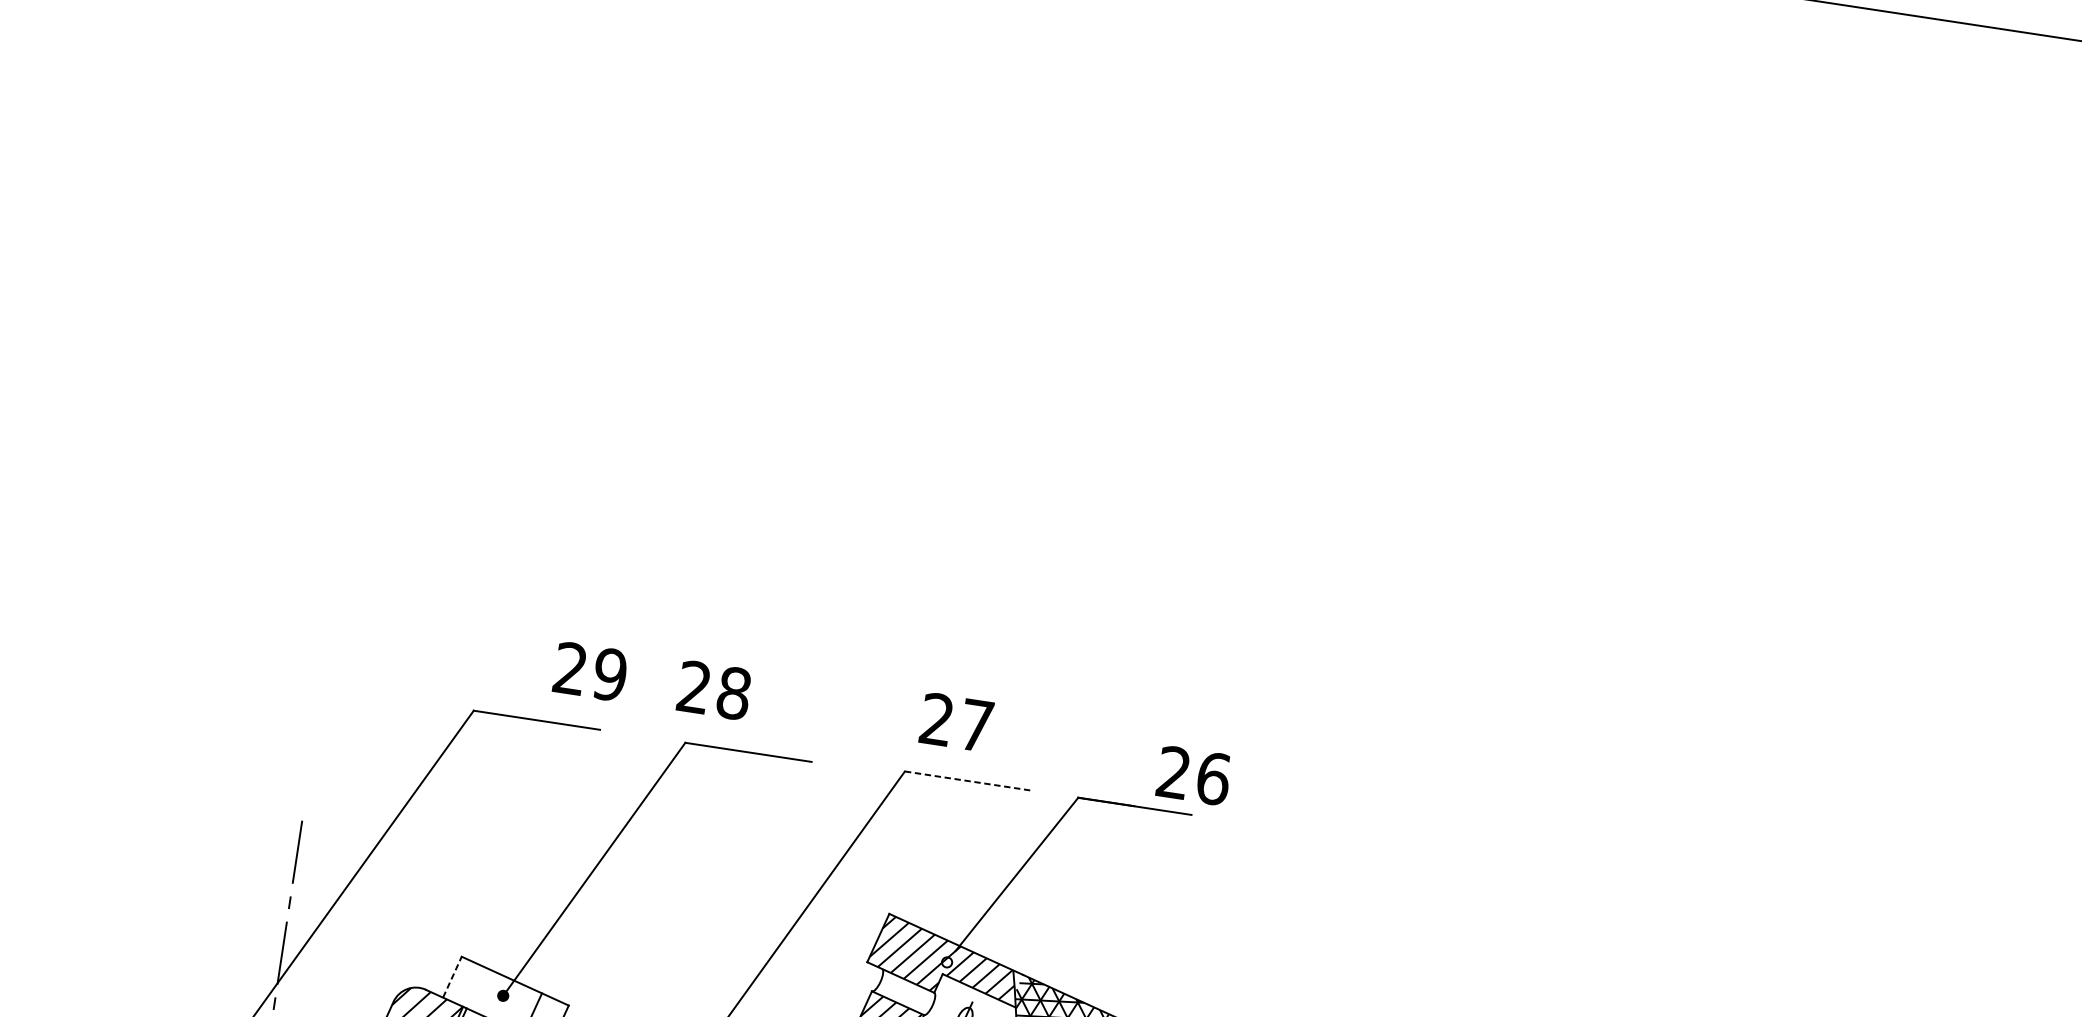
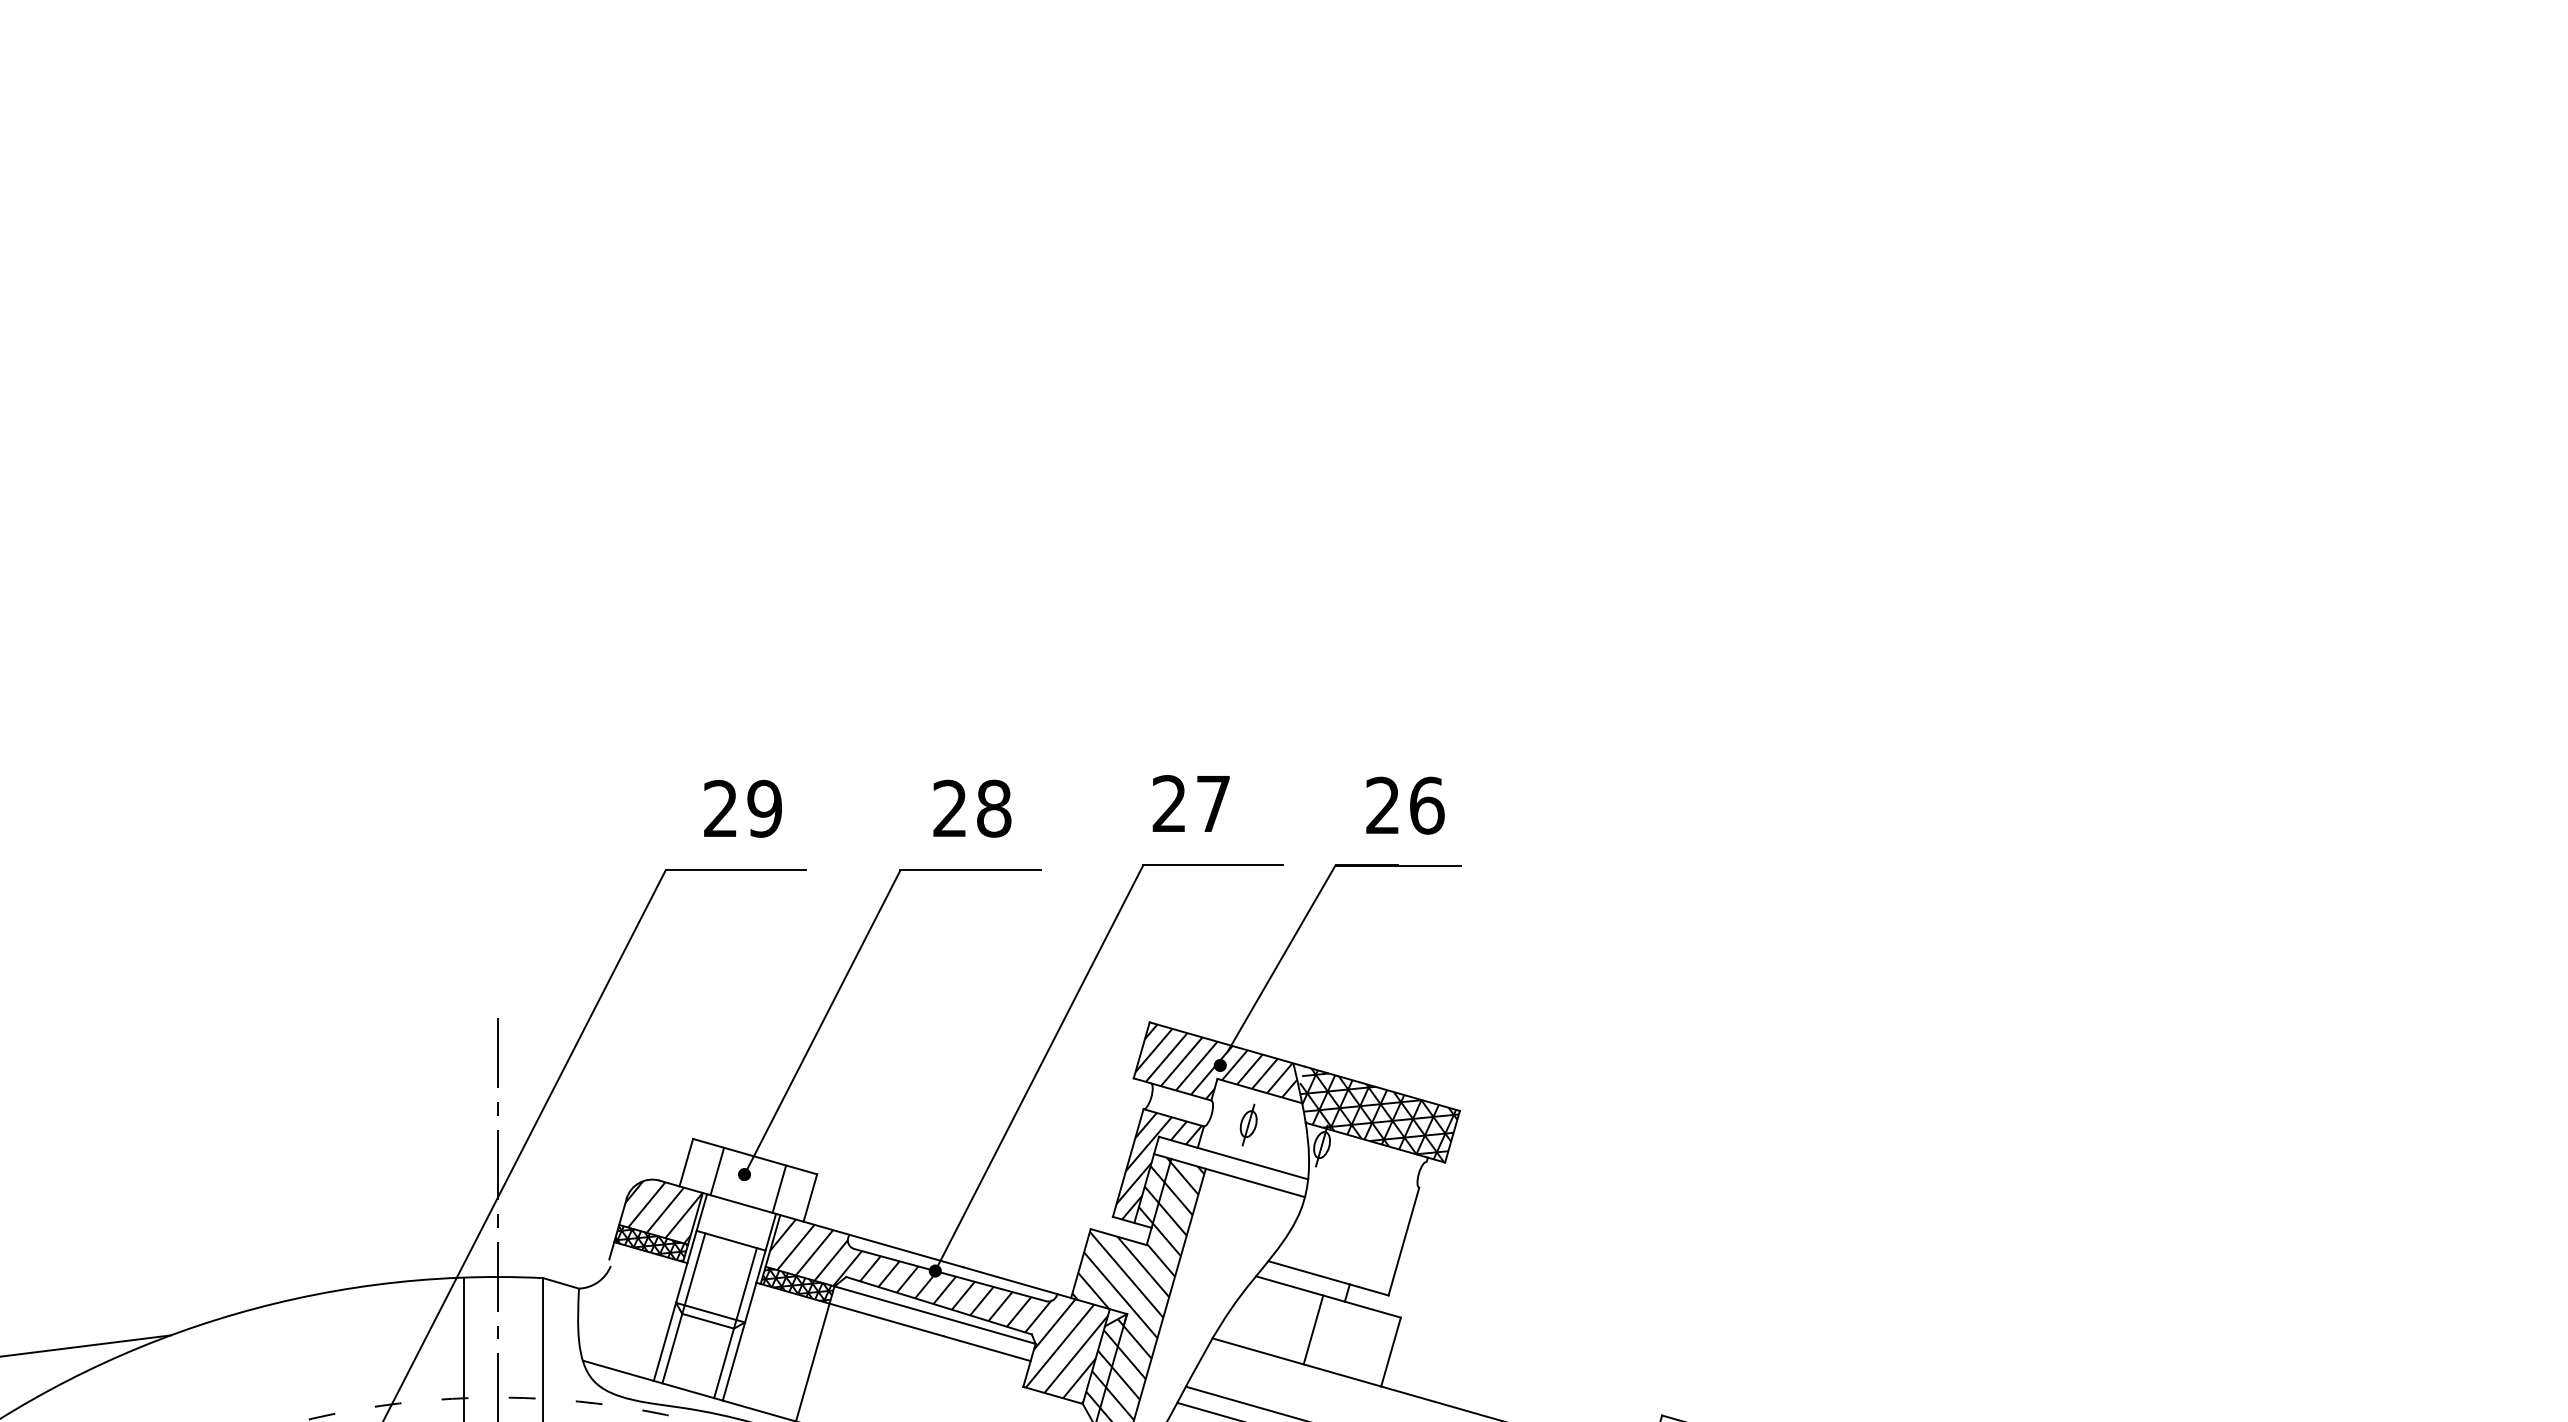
text: (590, 671) -> (742, 808), moved
text: (714, 690) -> (972, 808), moved
text: (1194, 775) -> (1405, 805), moved
line: (968, 781) -> (1213, 865), dashed -> solid
fill: (946, 962) -> (1219, 1065), added
line: (452, 977) -> (686, 1162), dashed -> solid
line: (479, 989) -> (717, 1171), added

